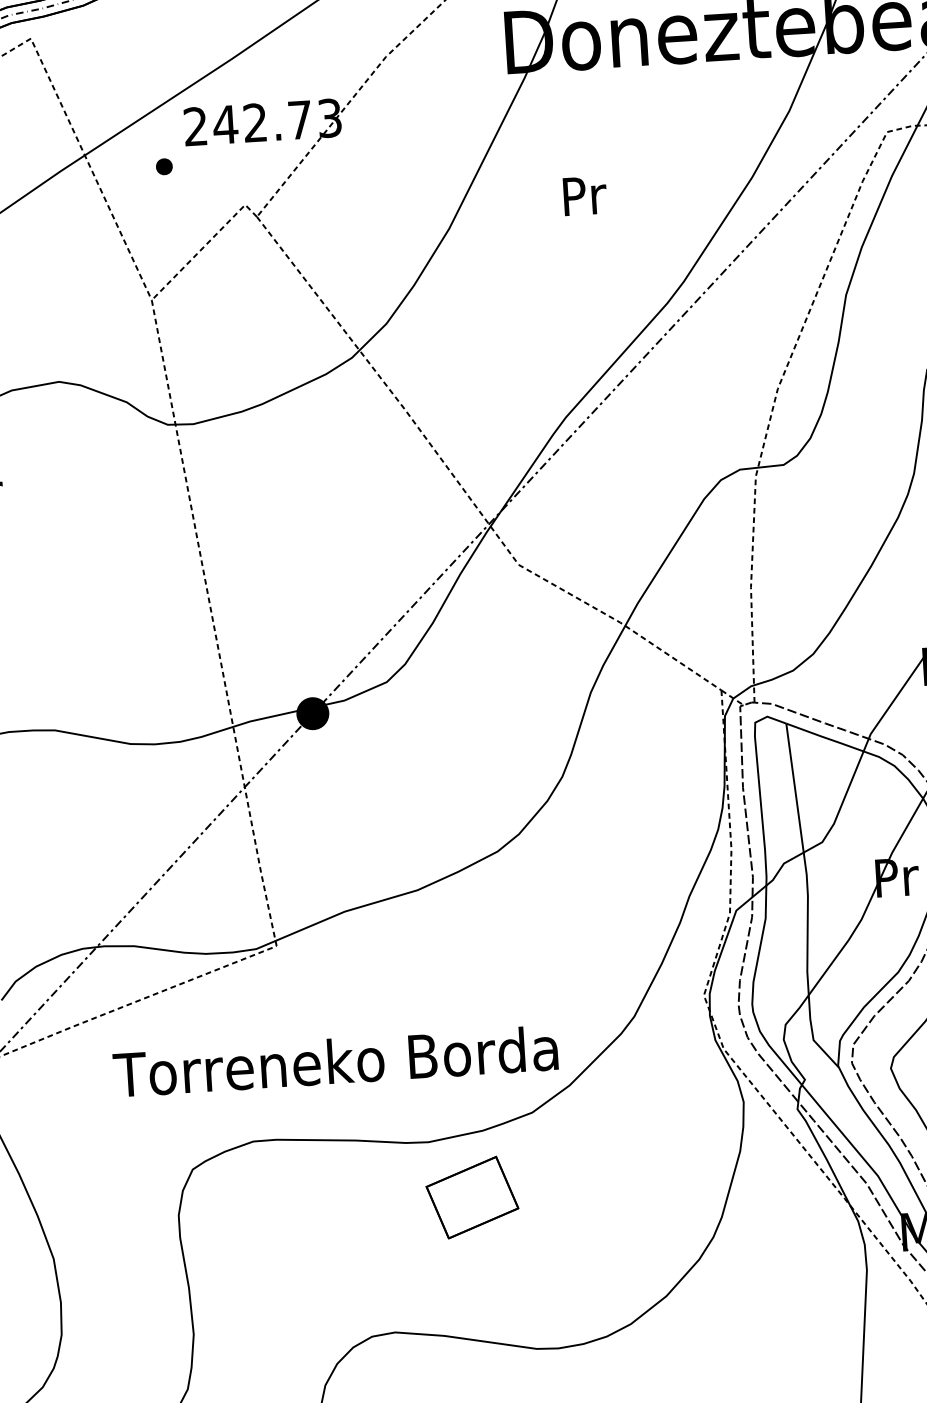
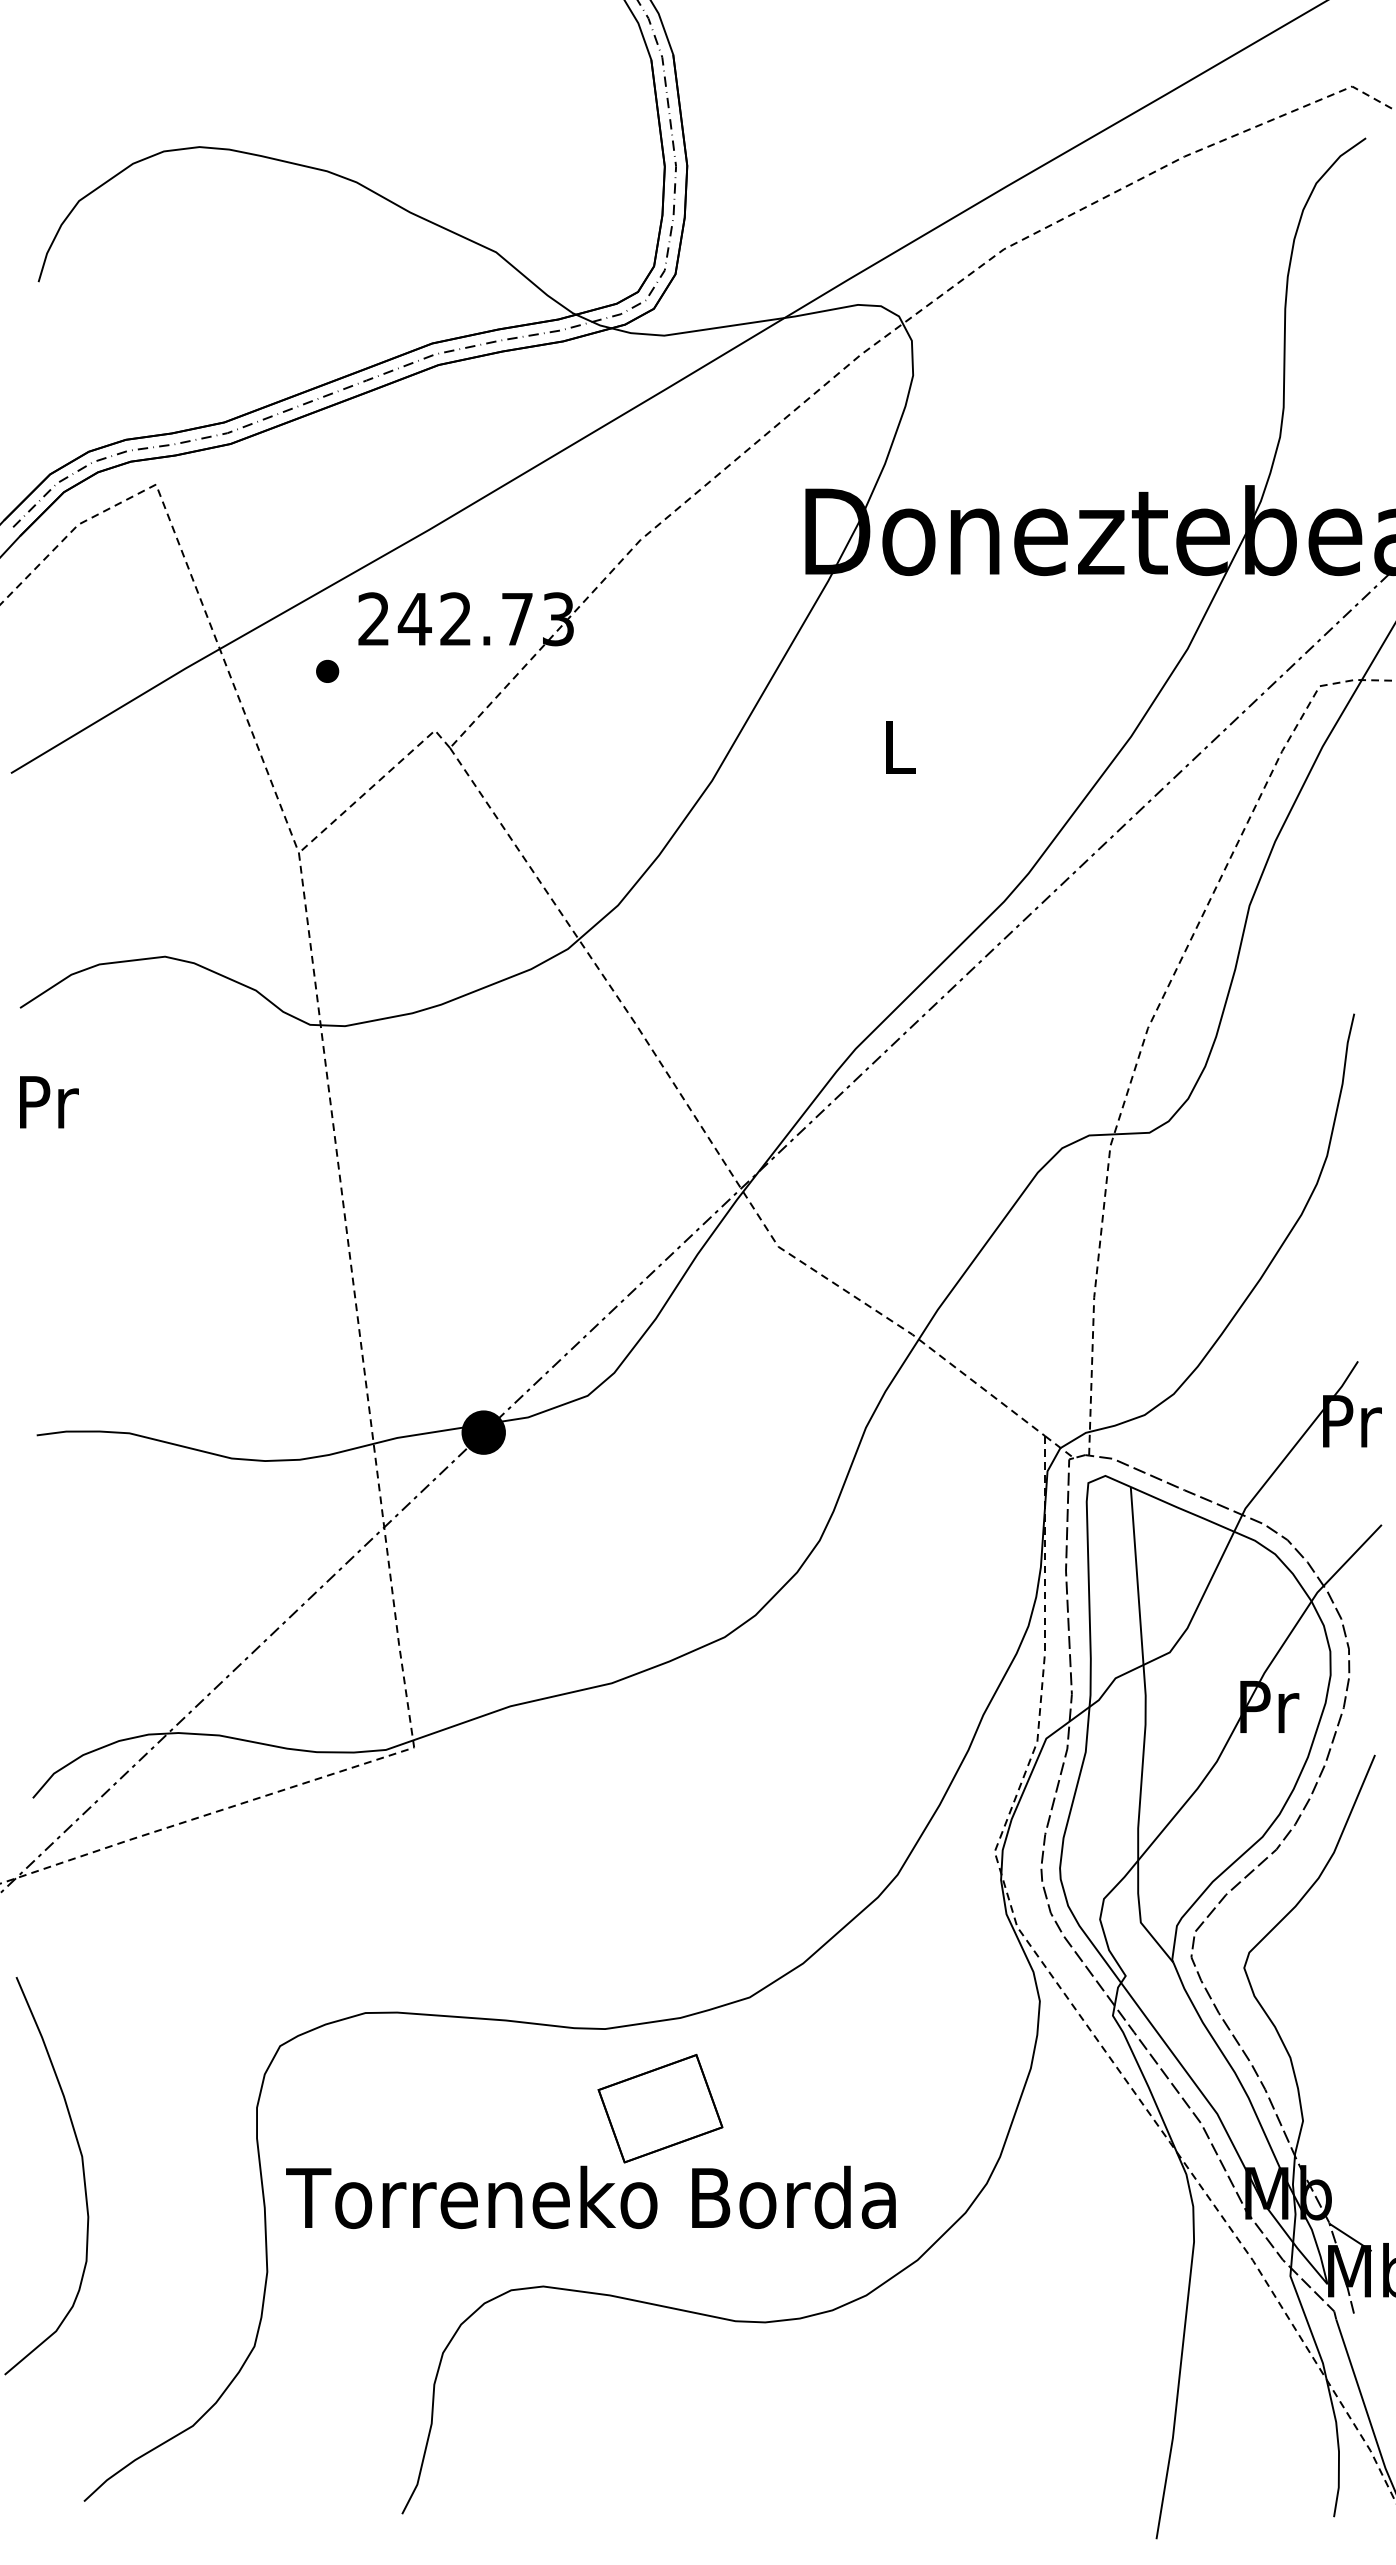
text: (584, 195) -> (900, 747), Pr -> L
text: (335, 1060) -> (590, 2196), moved

